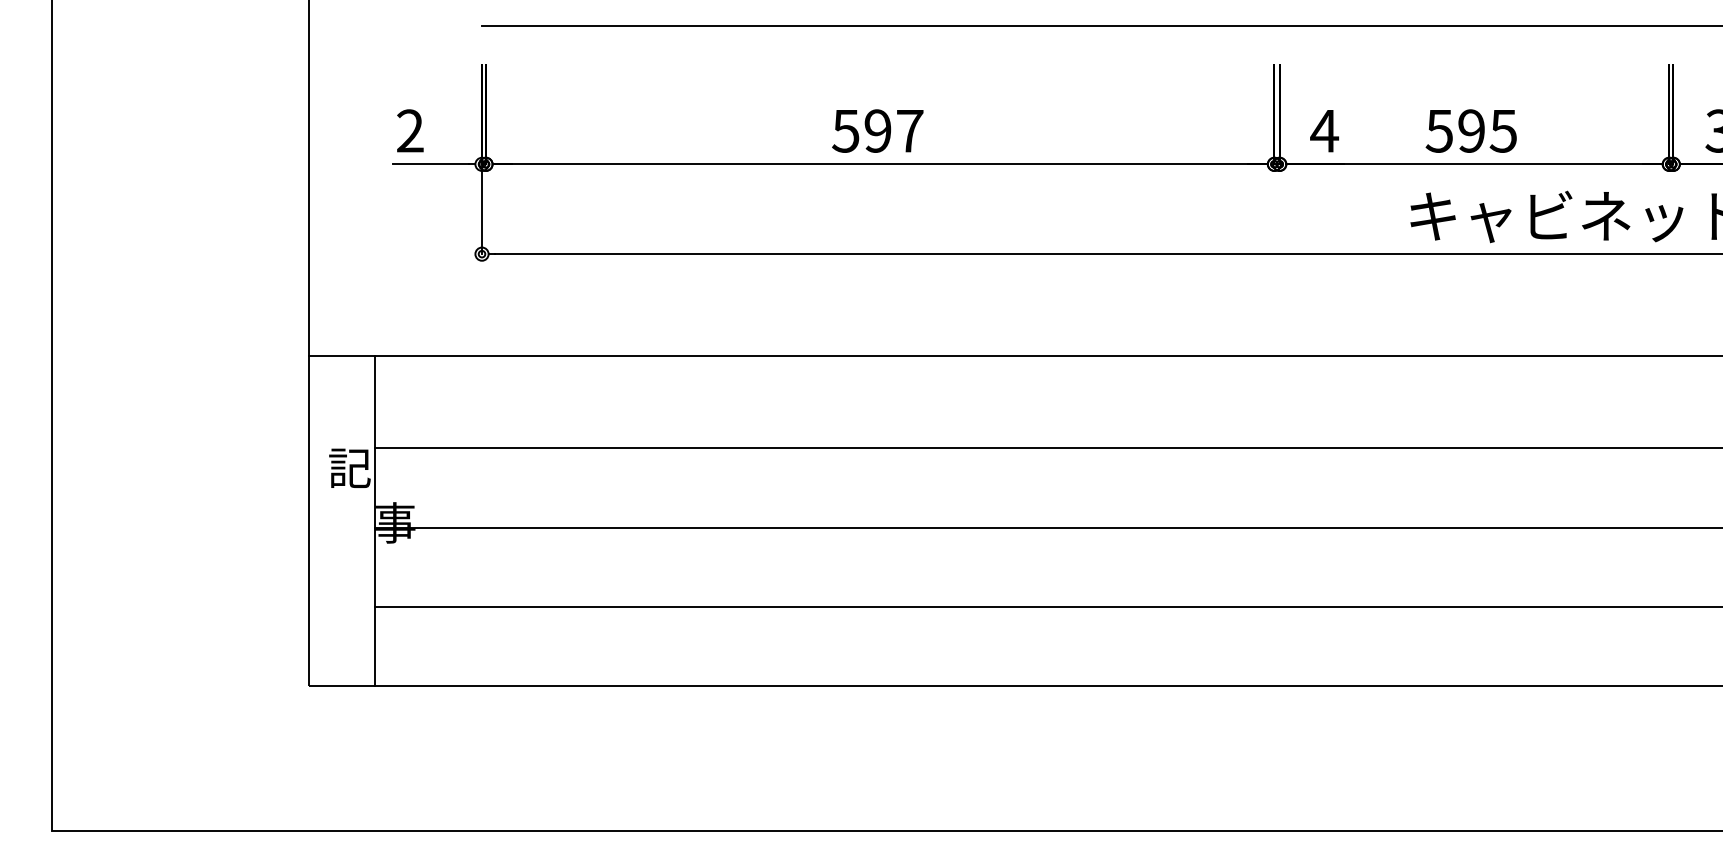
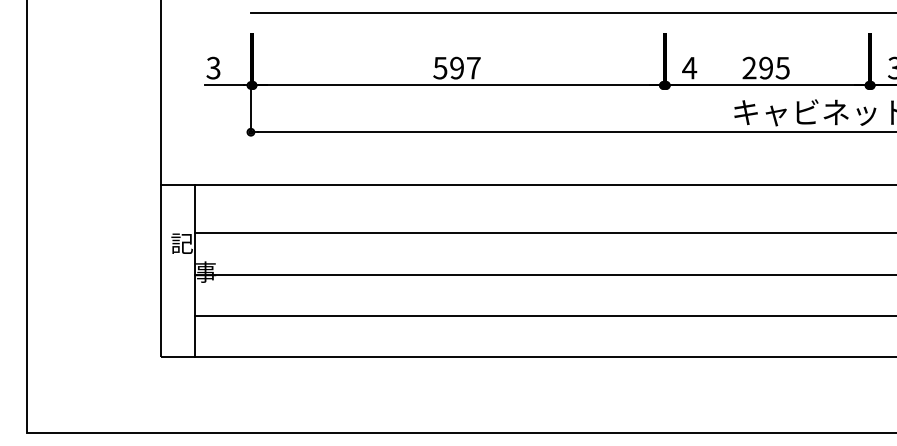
text: (1439, 129) -> (749, 67), 595 -> 295
text: (410, 131) -> (213, 68), 2 -> 3

